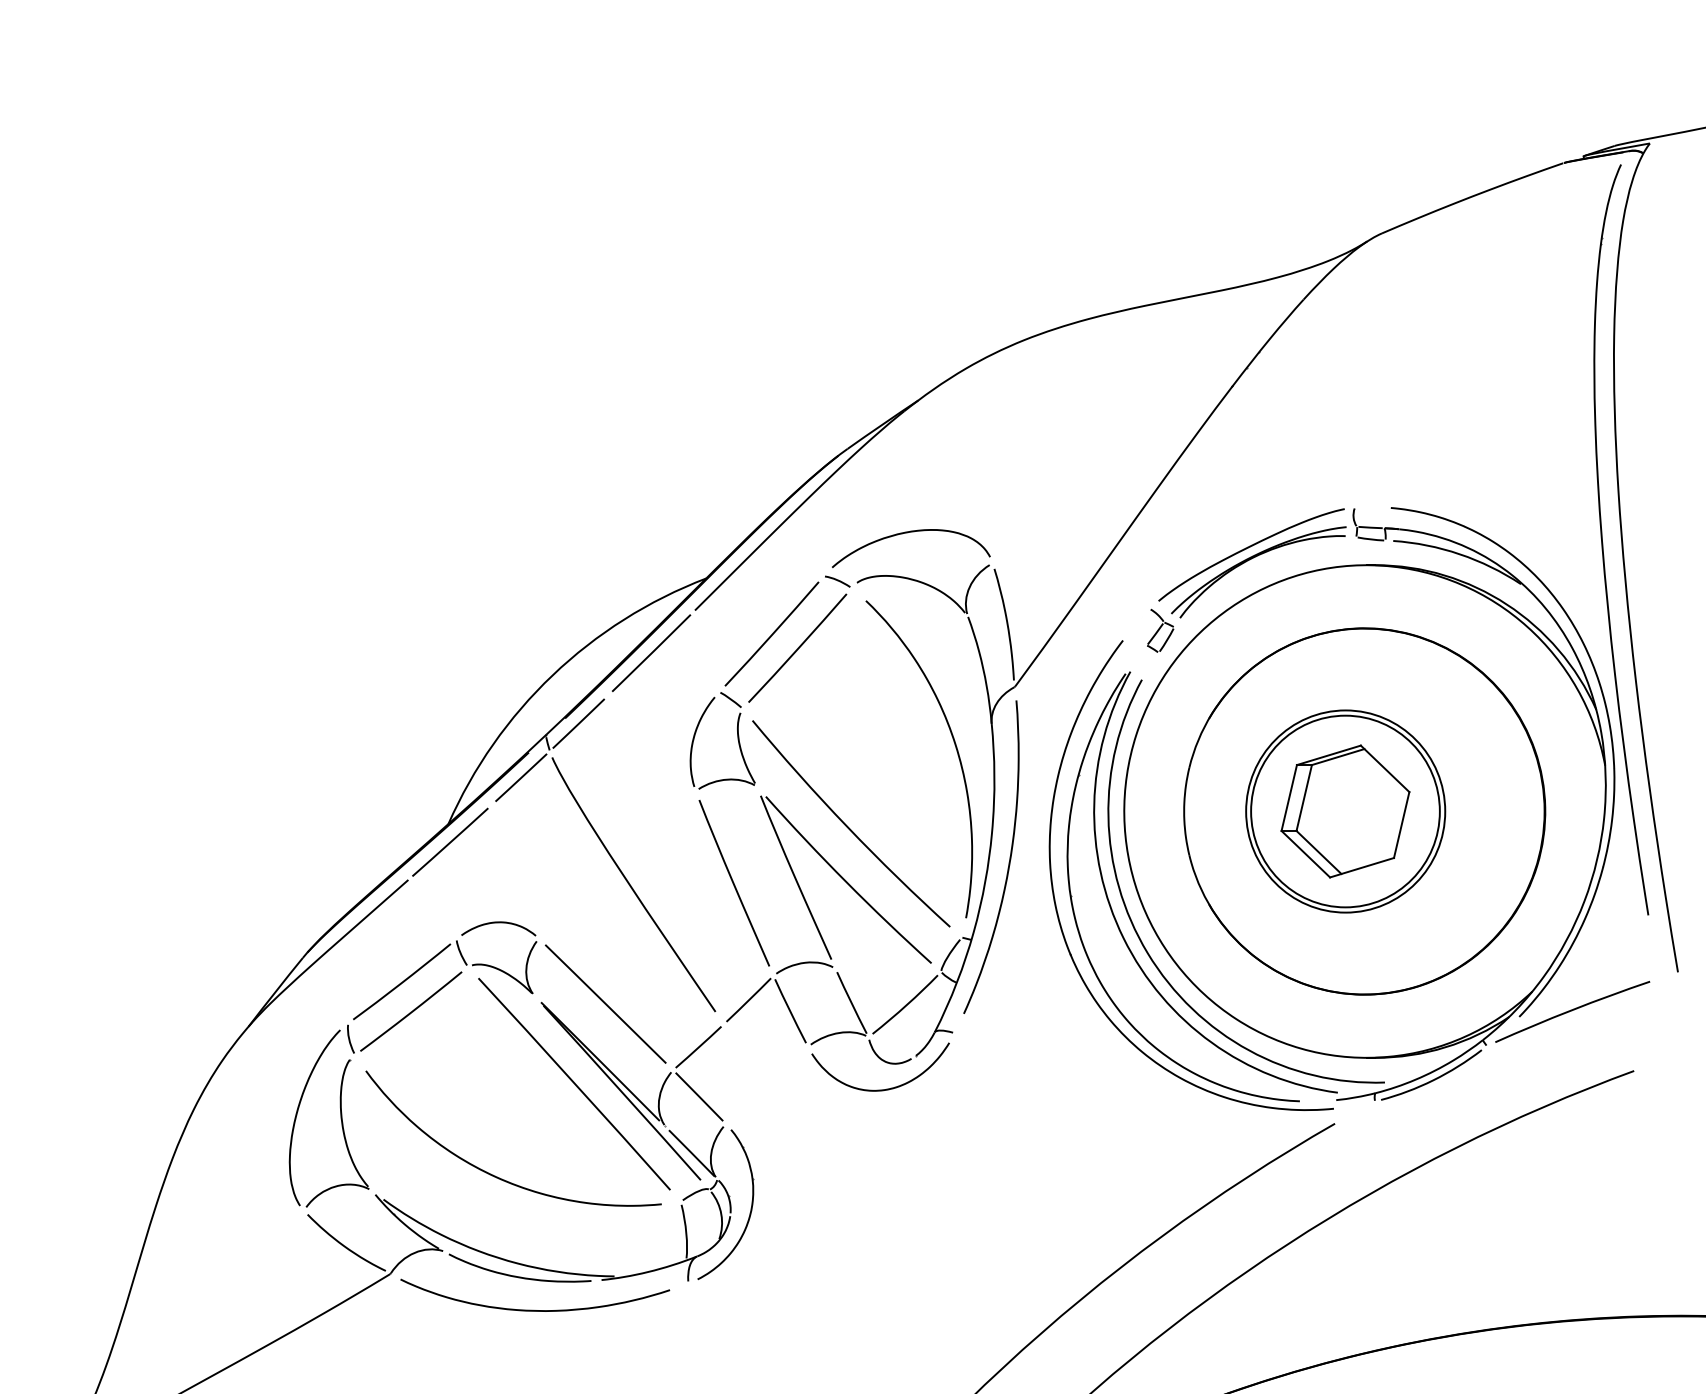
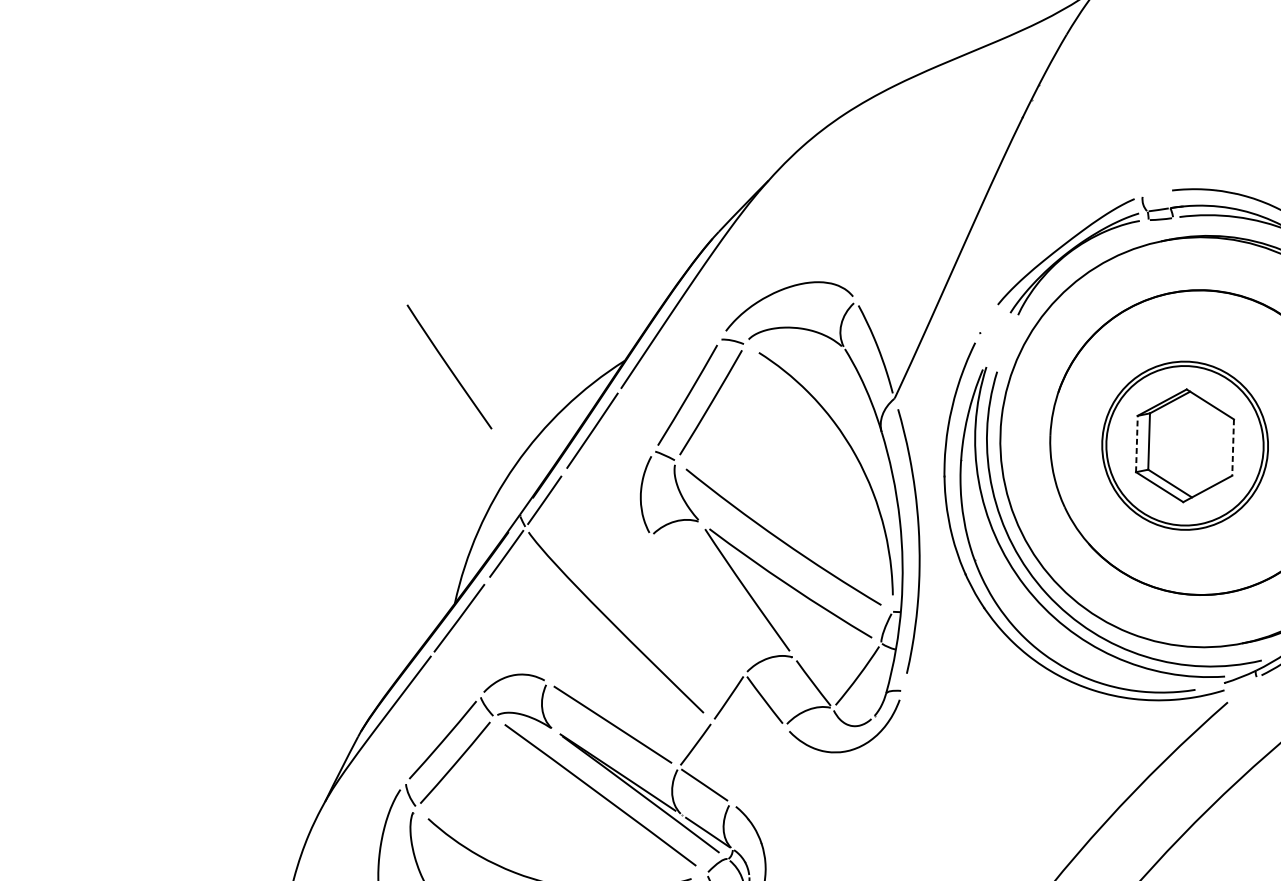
part: (1160, 630) -> (1004, 328), removed
line: (1289, 798) -> (1137, 444), solid -> dashed
line: (1401, 825) -> (1233, 447), solid -> dashed
curve: (734, 883) -> (449, 367), moved

